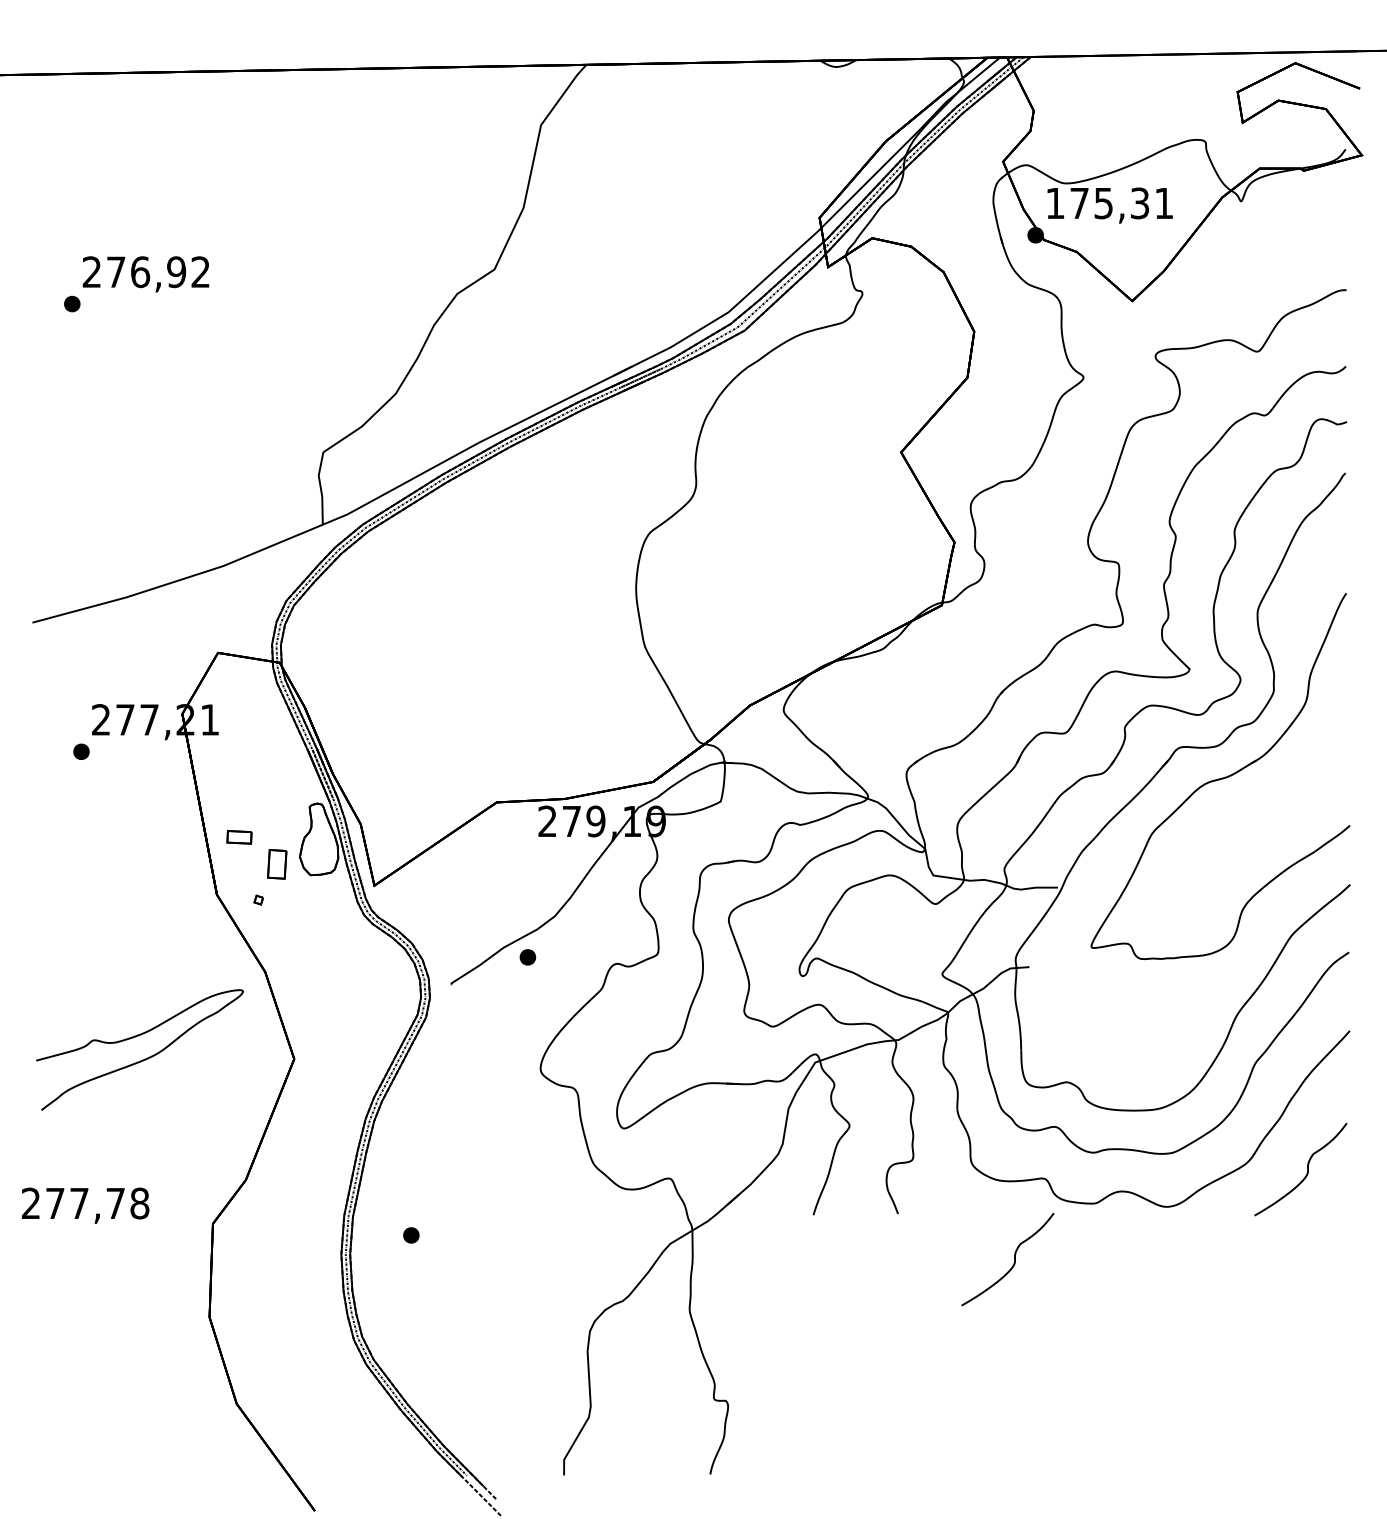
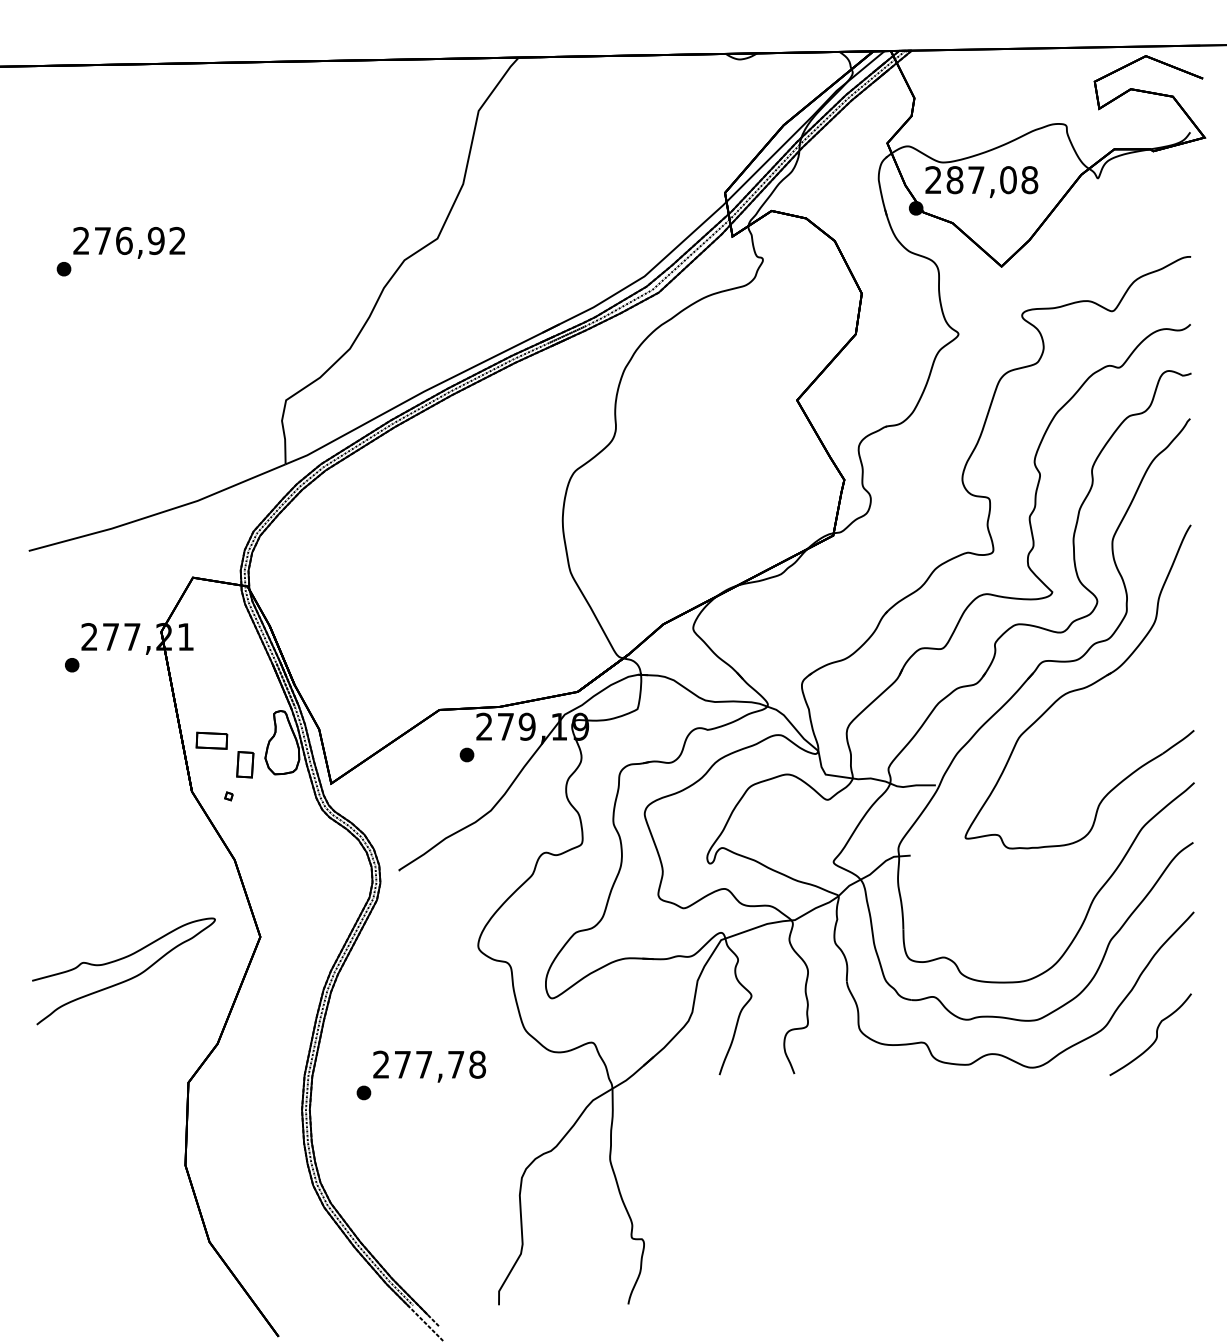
text: (1109, 203) -> (981, 180), 175,31 -> 287,08
part: (239, 837) -> (211, 740), size x1.43
part: (527, 957) -> (466, 755), moved
curve: (144, 1058) -> (127, 978), moved
text: (85, 1205) -> (429, 1066), moved
curve: (1014, 1259) -> (897, 1114), removed

